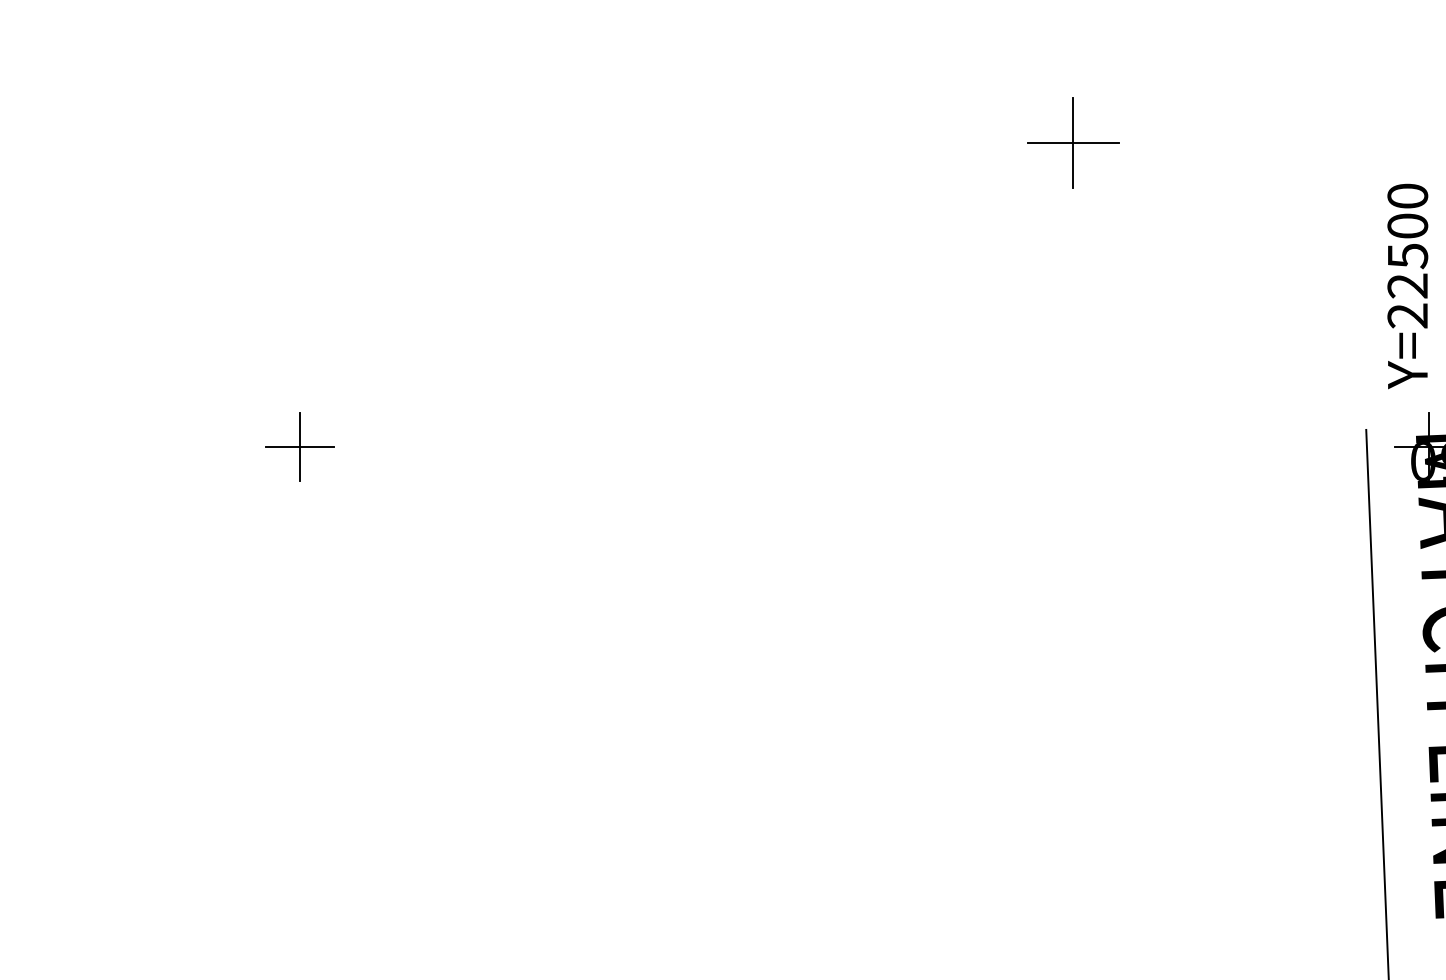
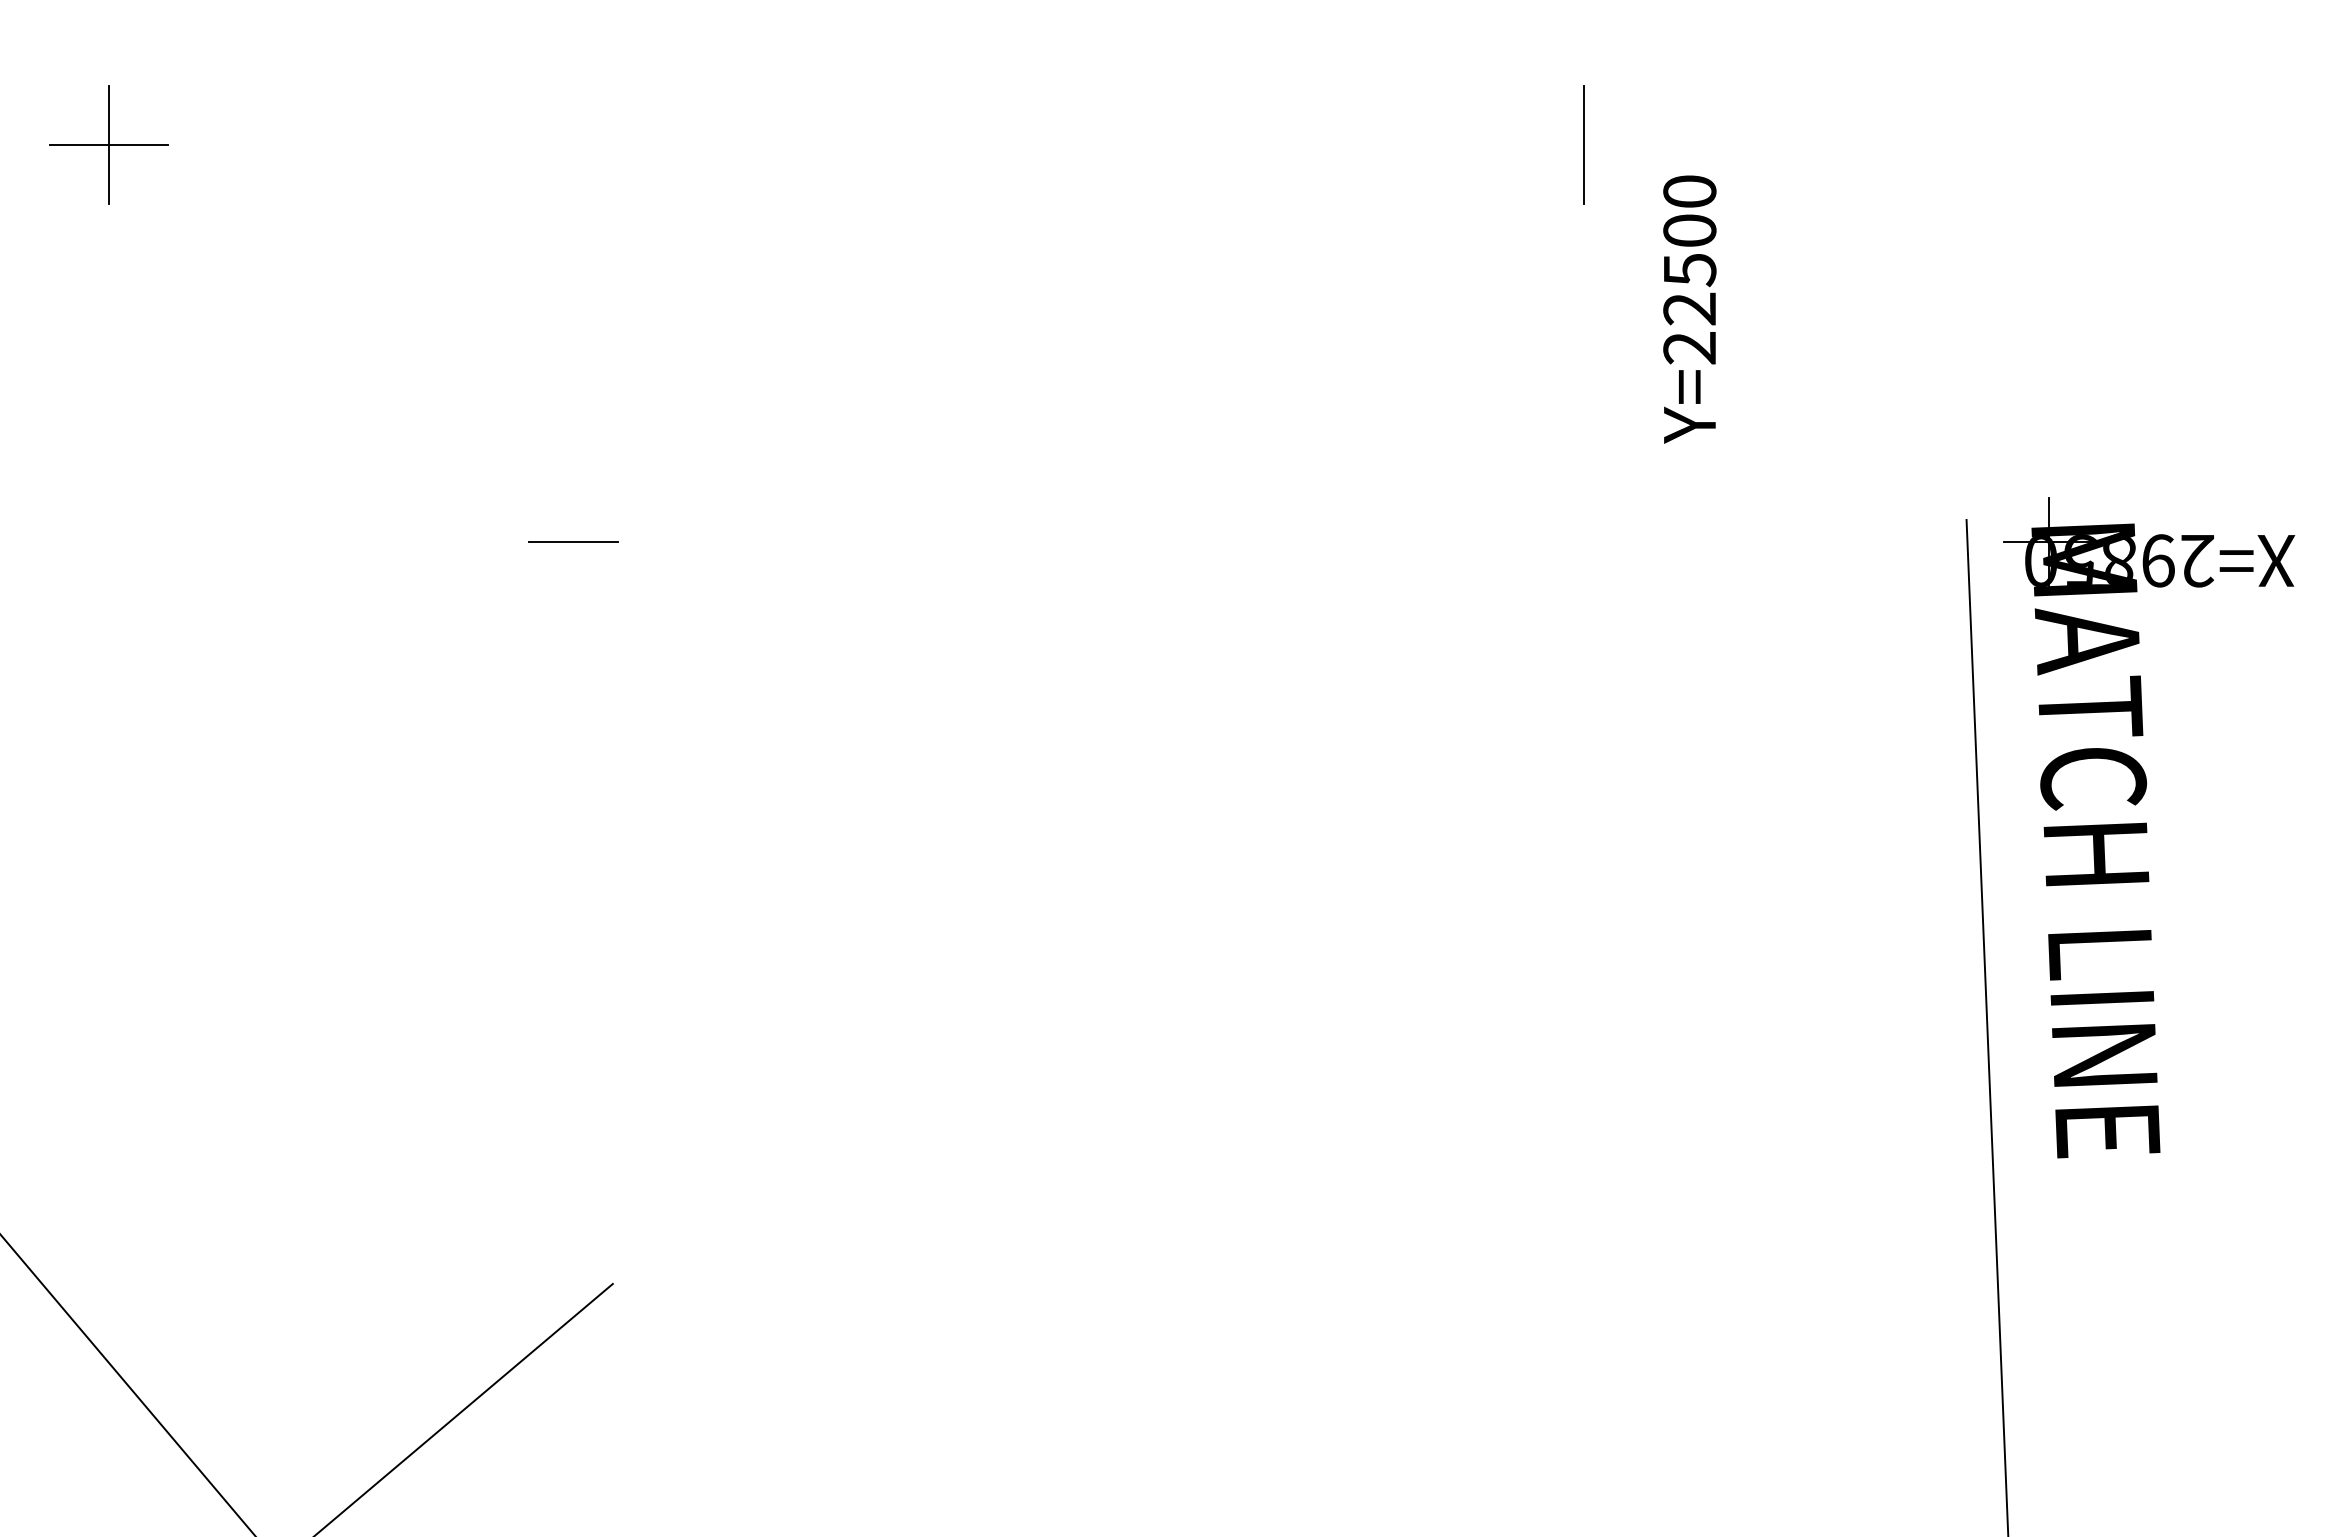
line: (1073, 142) -> (1583, 144), removed
text: (1407, 286) -> (1689, 309), moved
line: (299, 446) -> (573, 541), removed

